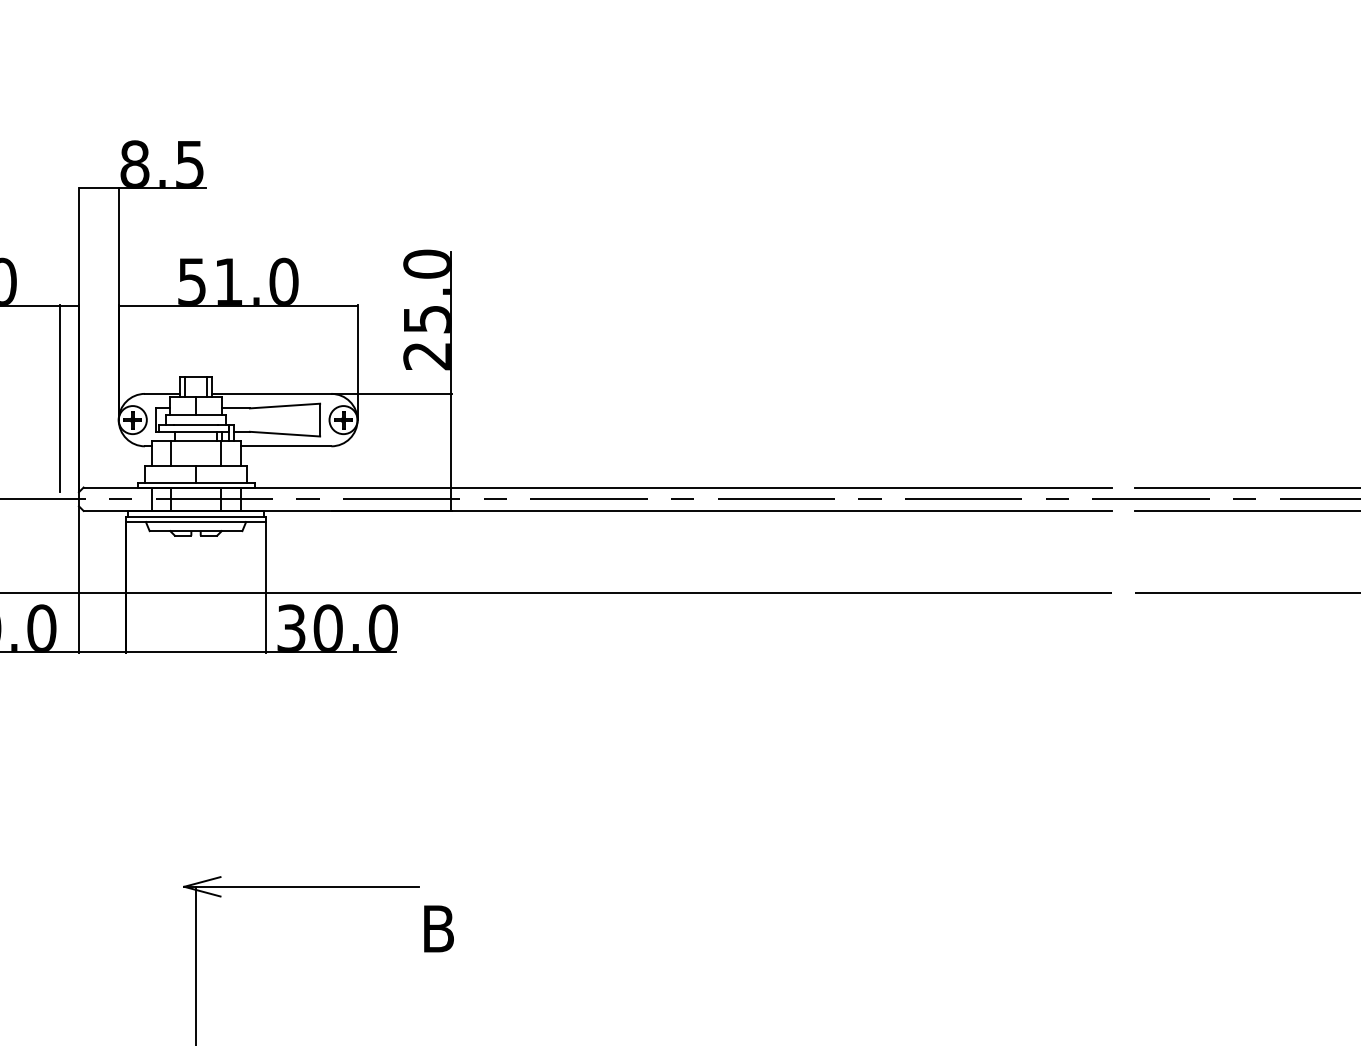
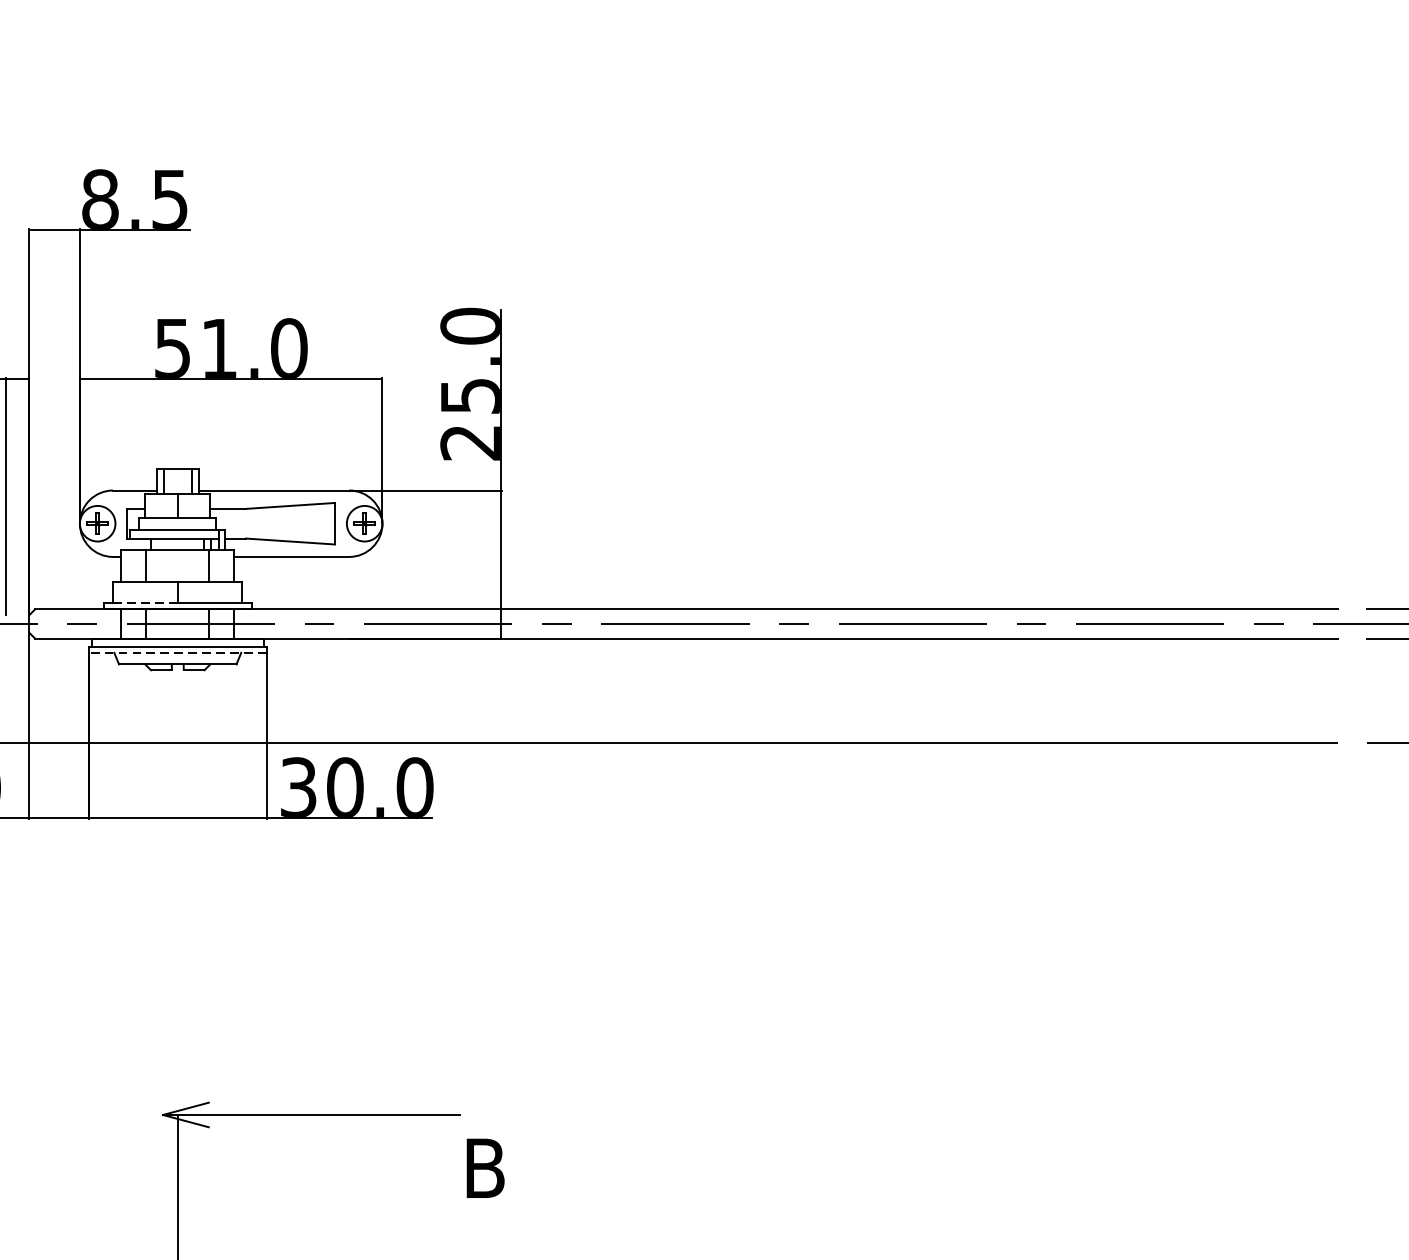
line: (170, 482) -> (145, 602), solid -> dashed
line: (195, 522) -> (177, 653), solid -> dashed

